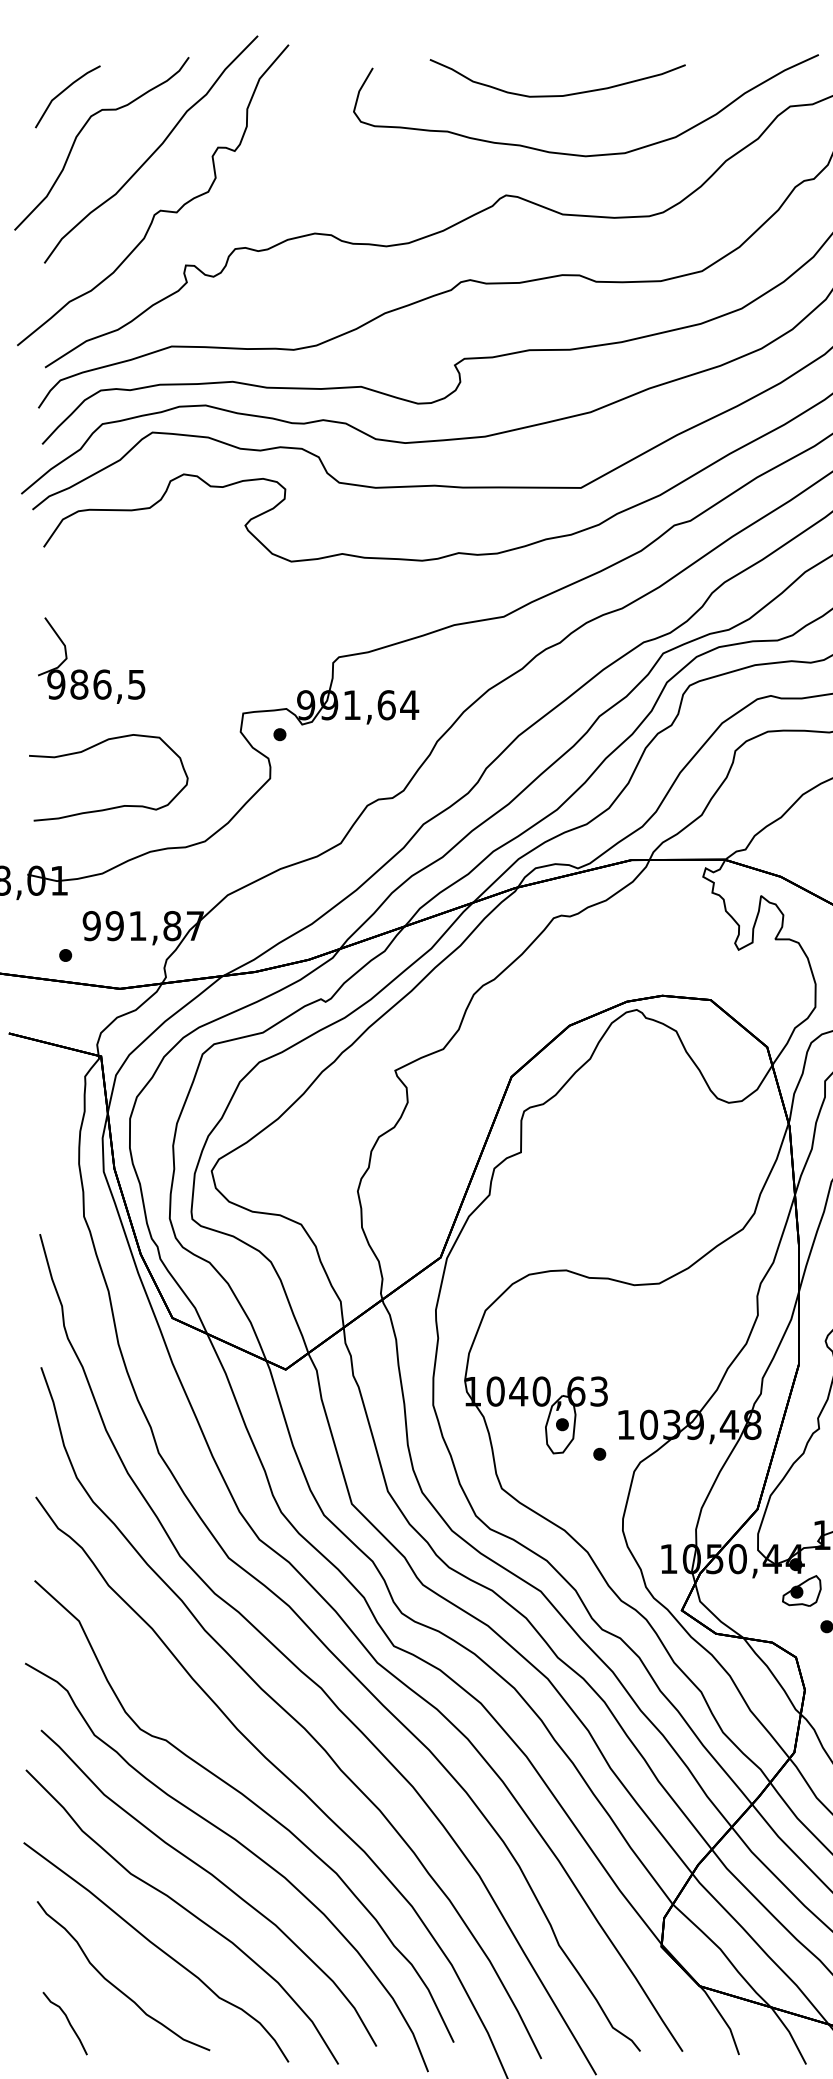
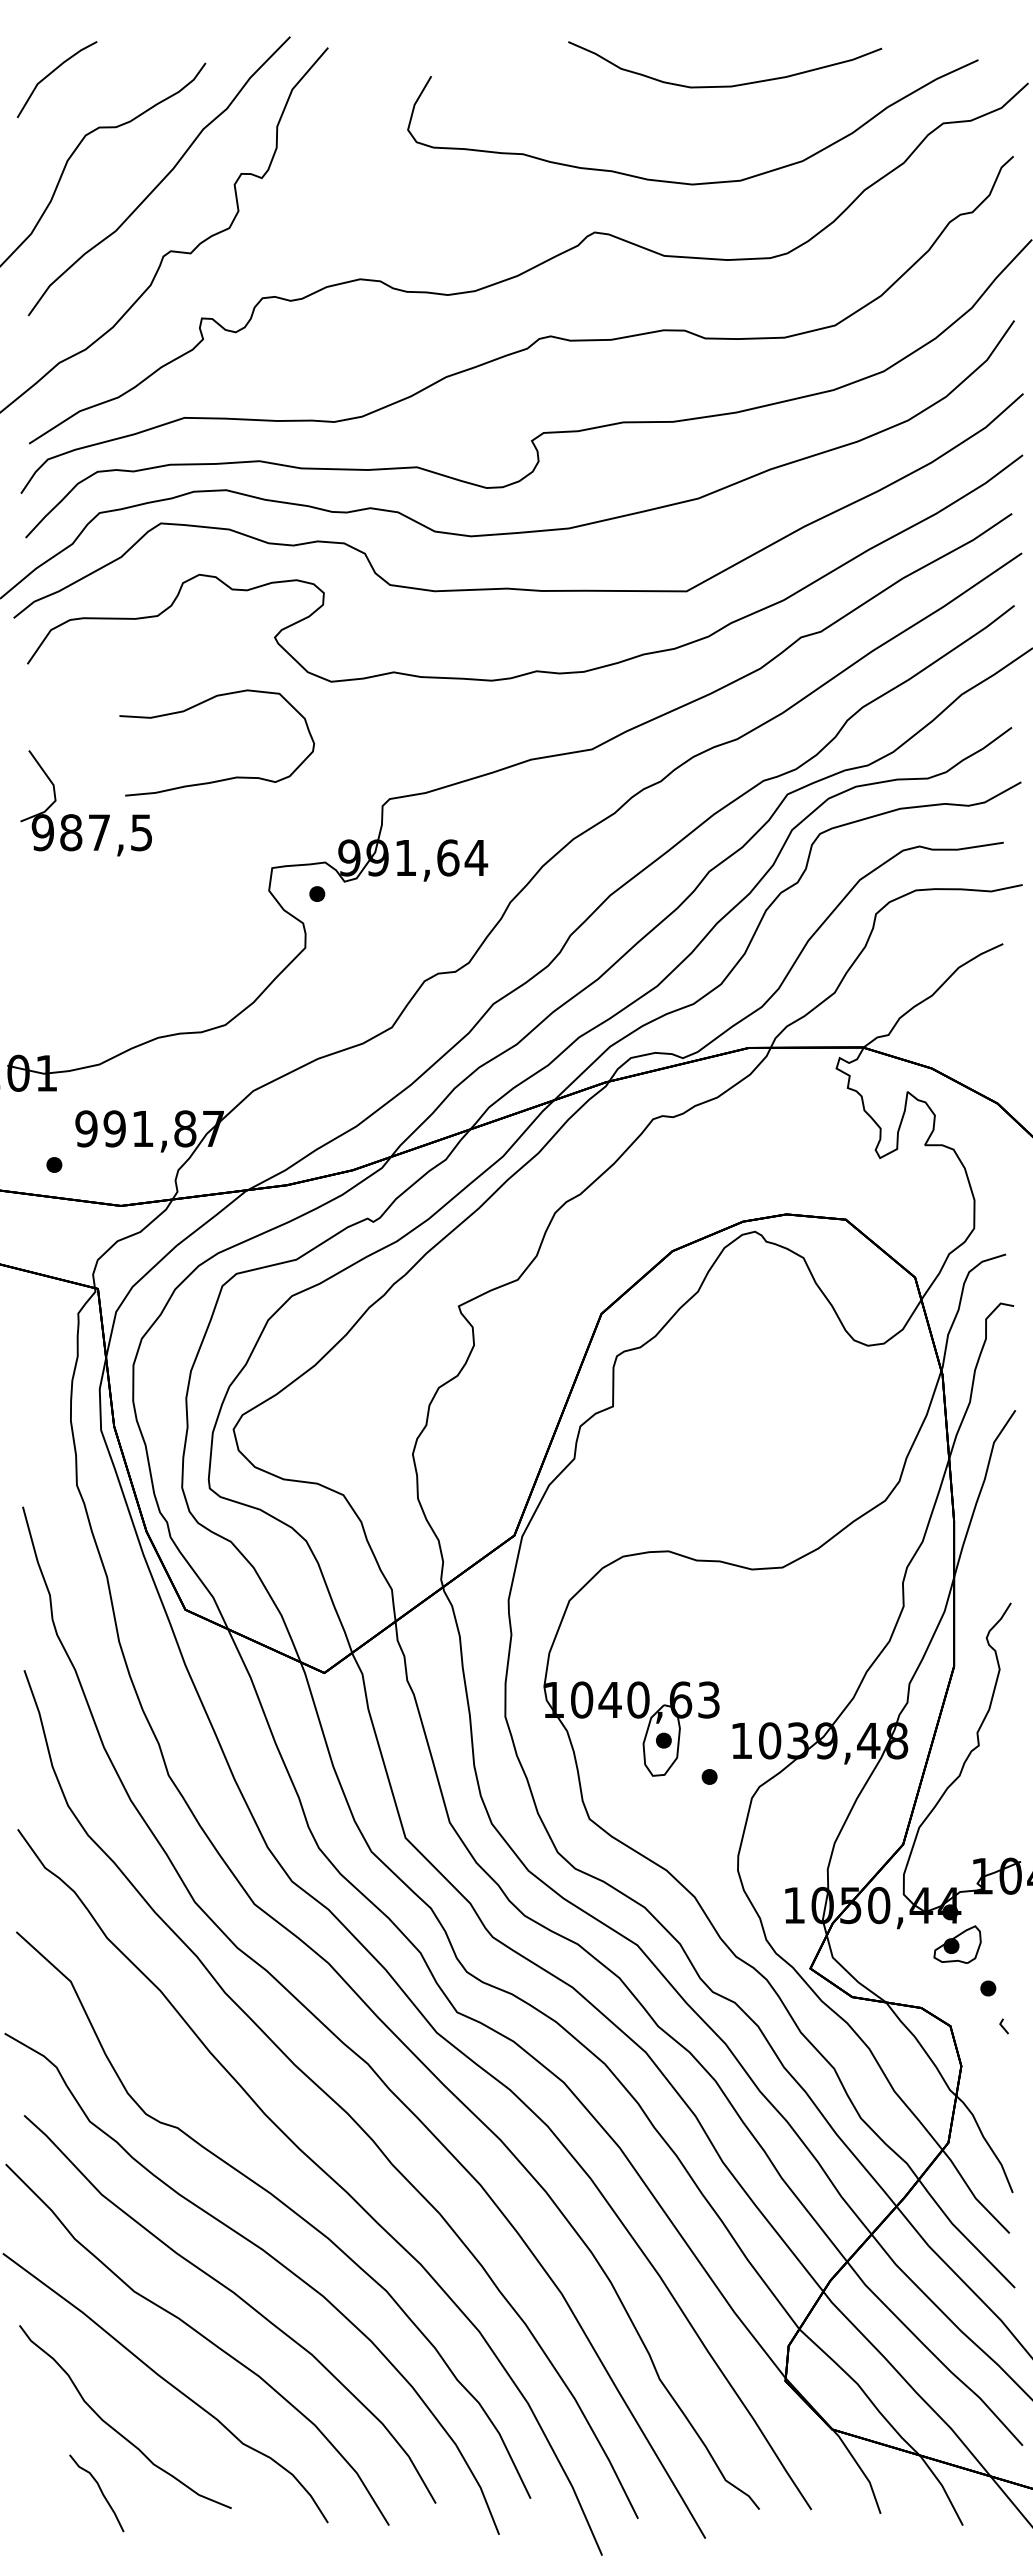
line: (64, 91) -> (52, 73), moved
curve: (558, 95) -> (725, 85), moved
text: (102, 684) -> (99, 832), 986,5 -> 987,5
curve: (115, 806) -> (225, 778), moved
curve: (68, 2022) -> (100, 2491), moved

